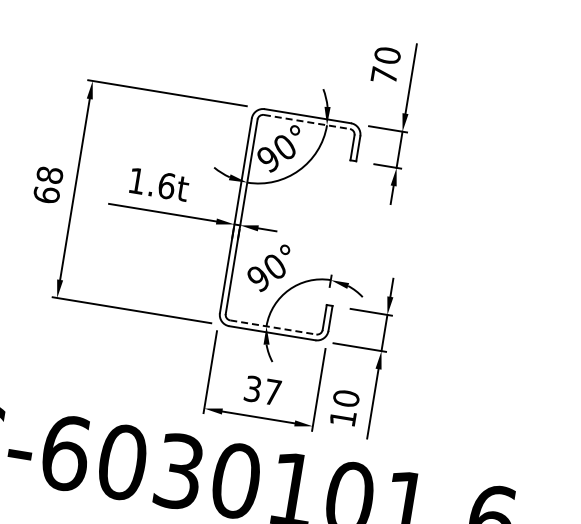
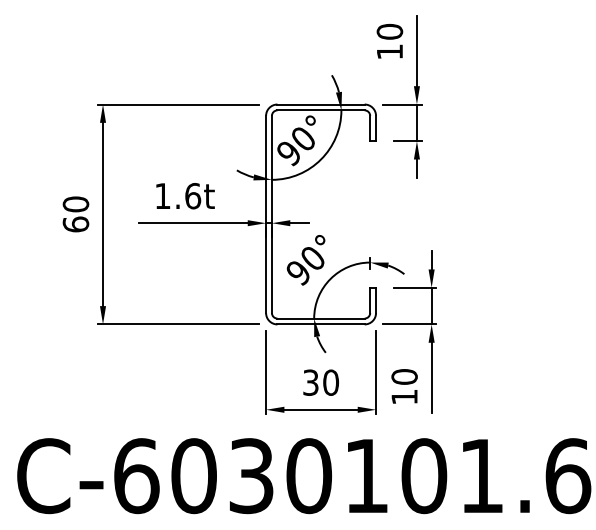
text: (384, 74) -> (389, 51), 70 -> 10
line: (307, 122) -> (321, 110), dashed -> solid
text: (49, 175) -> (75, 204), 68 -> 60
line: (273, 327) -> (321, 318), dashed -> solid
text: (273, 392) -> (331, 382), 37 -> 30

